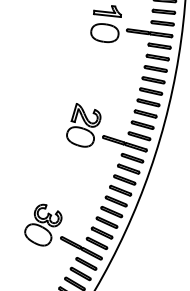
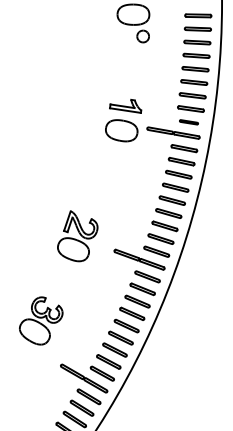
part: (162, 23) -> (188, 122), size x0.7
part: (83, 125) -> (77, 236), moved
part: (43, 224) -> (41, 320), moved

